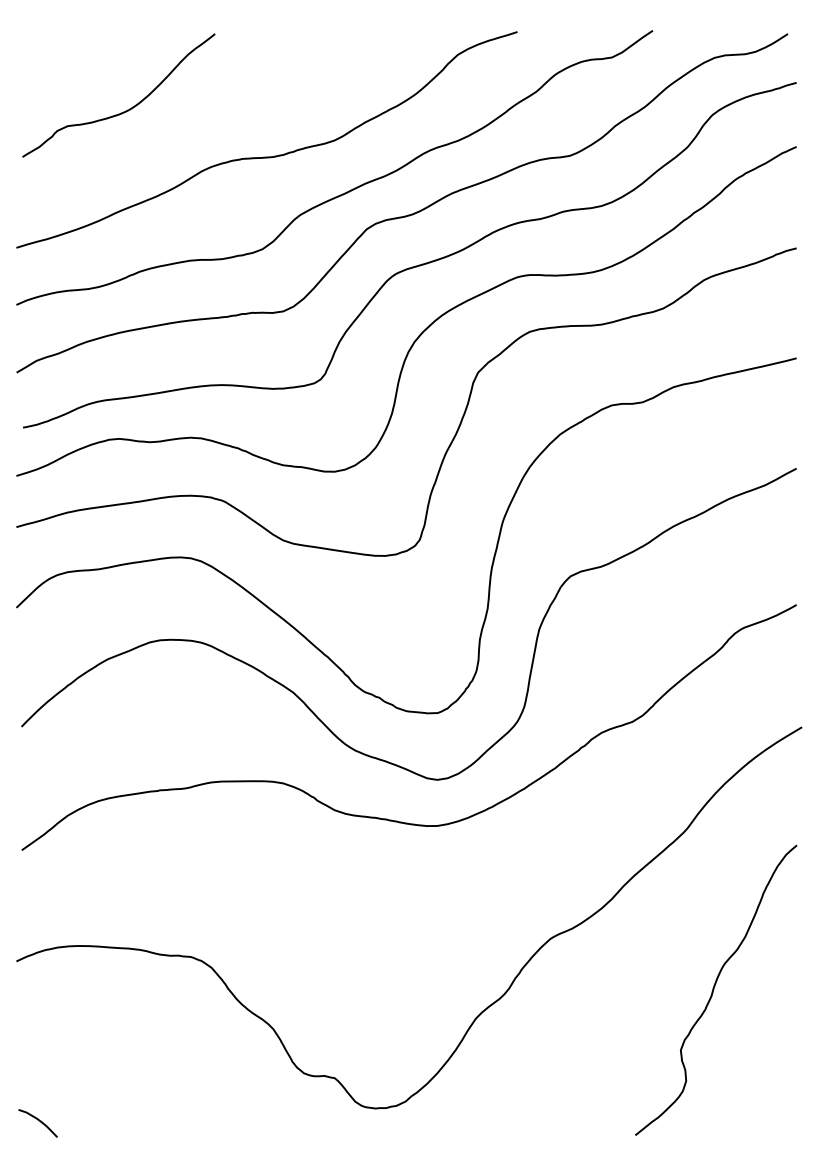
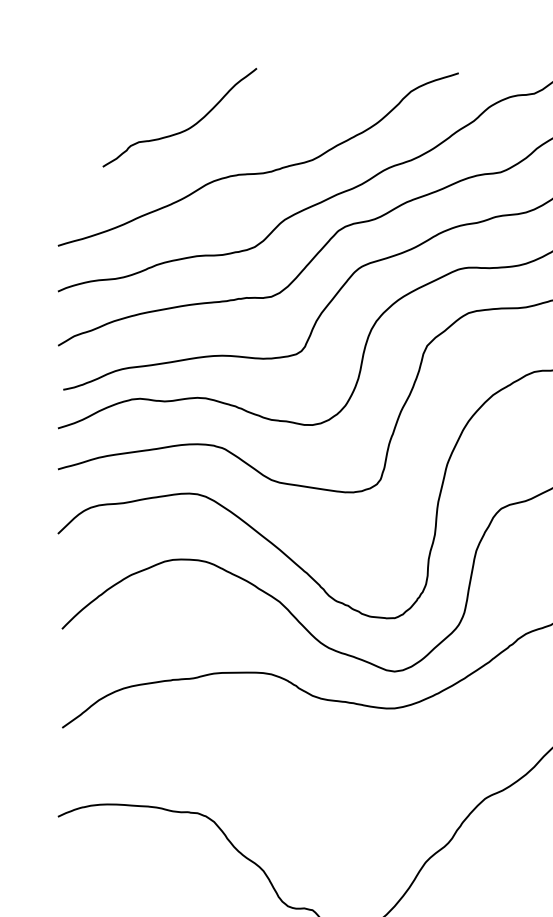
curve: (125, 110) -> (185, 129), moved

